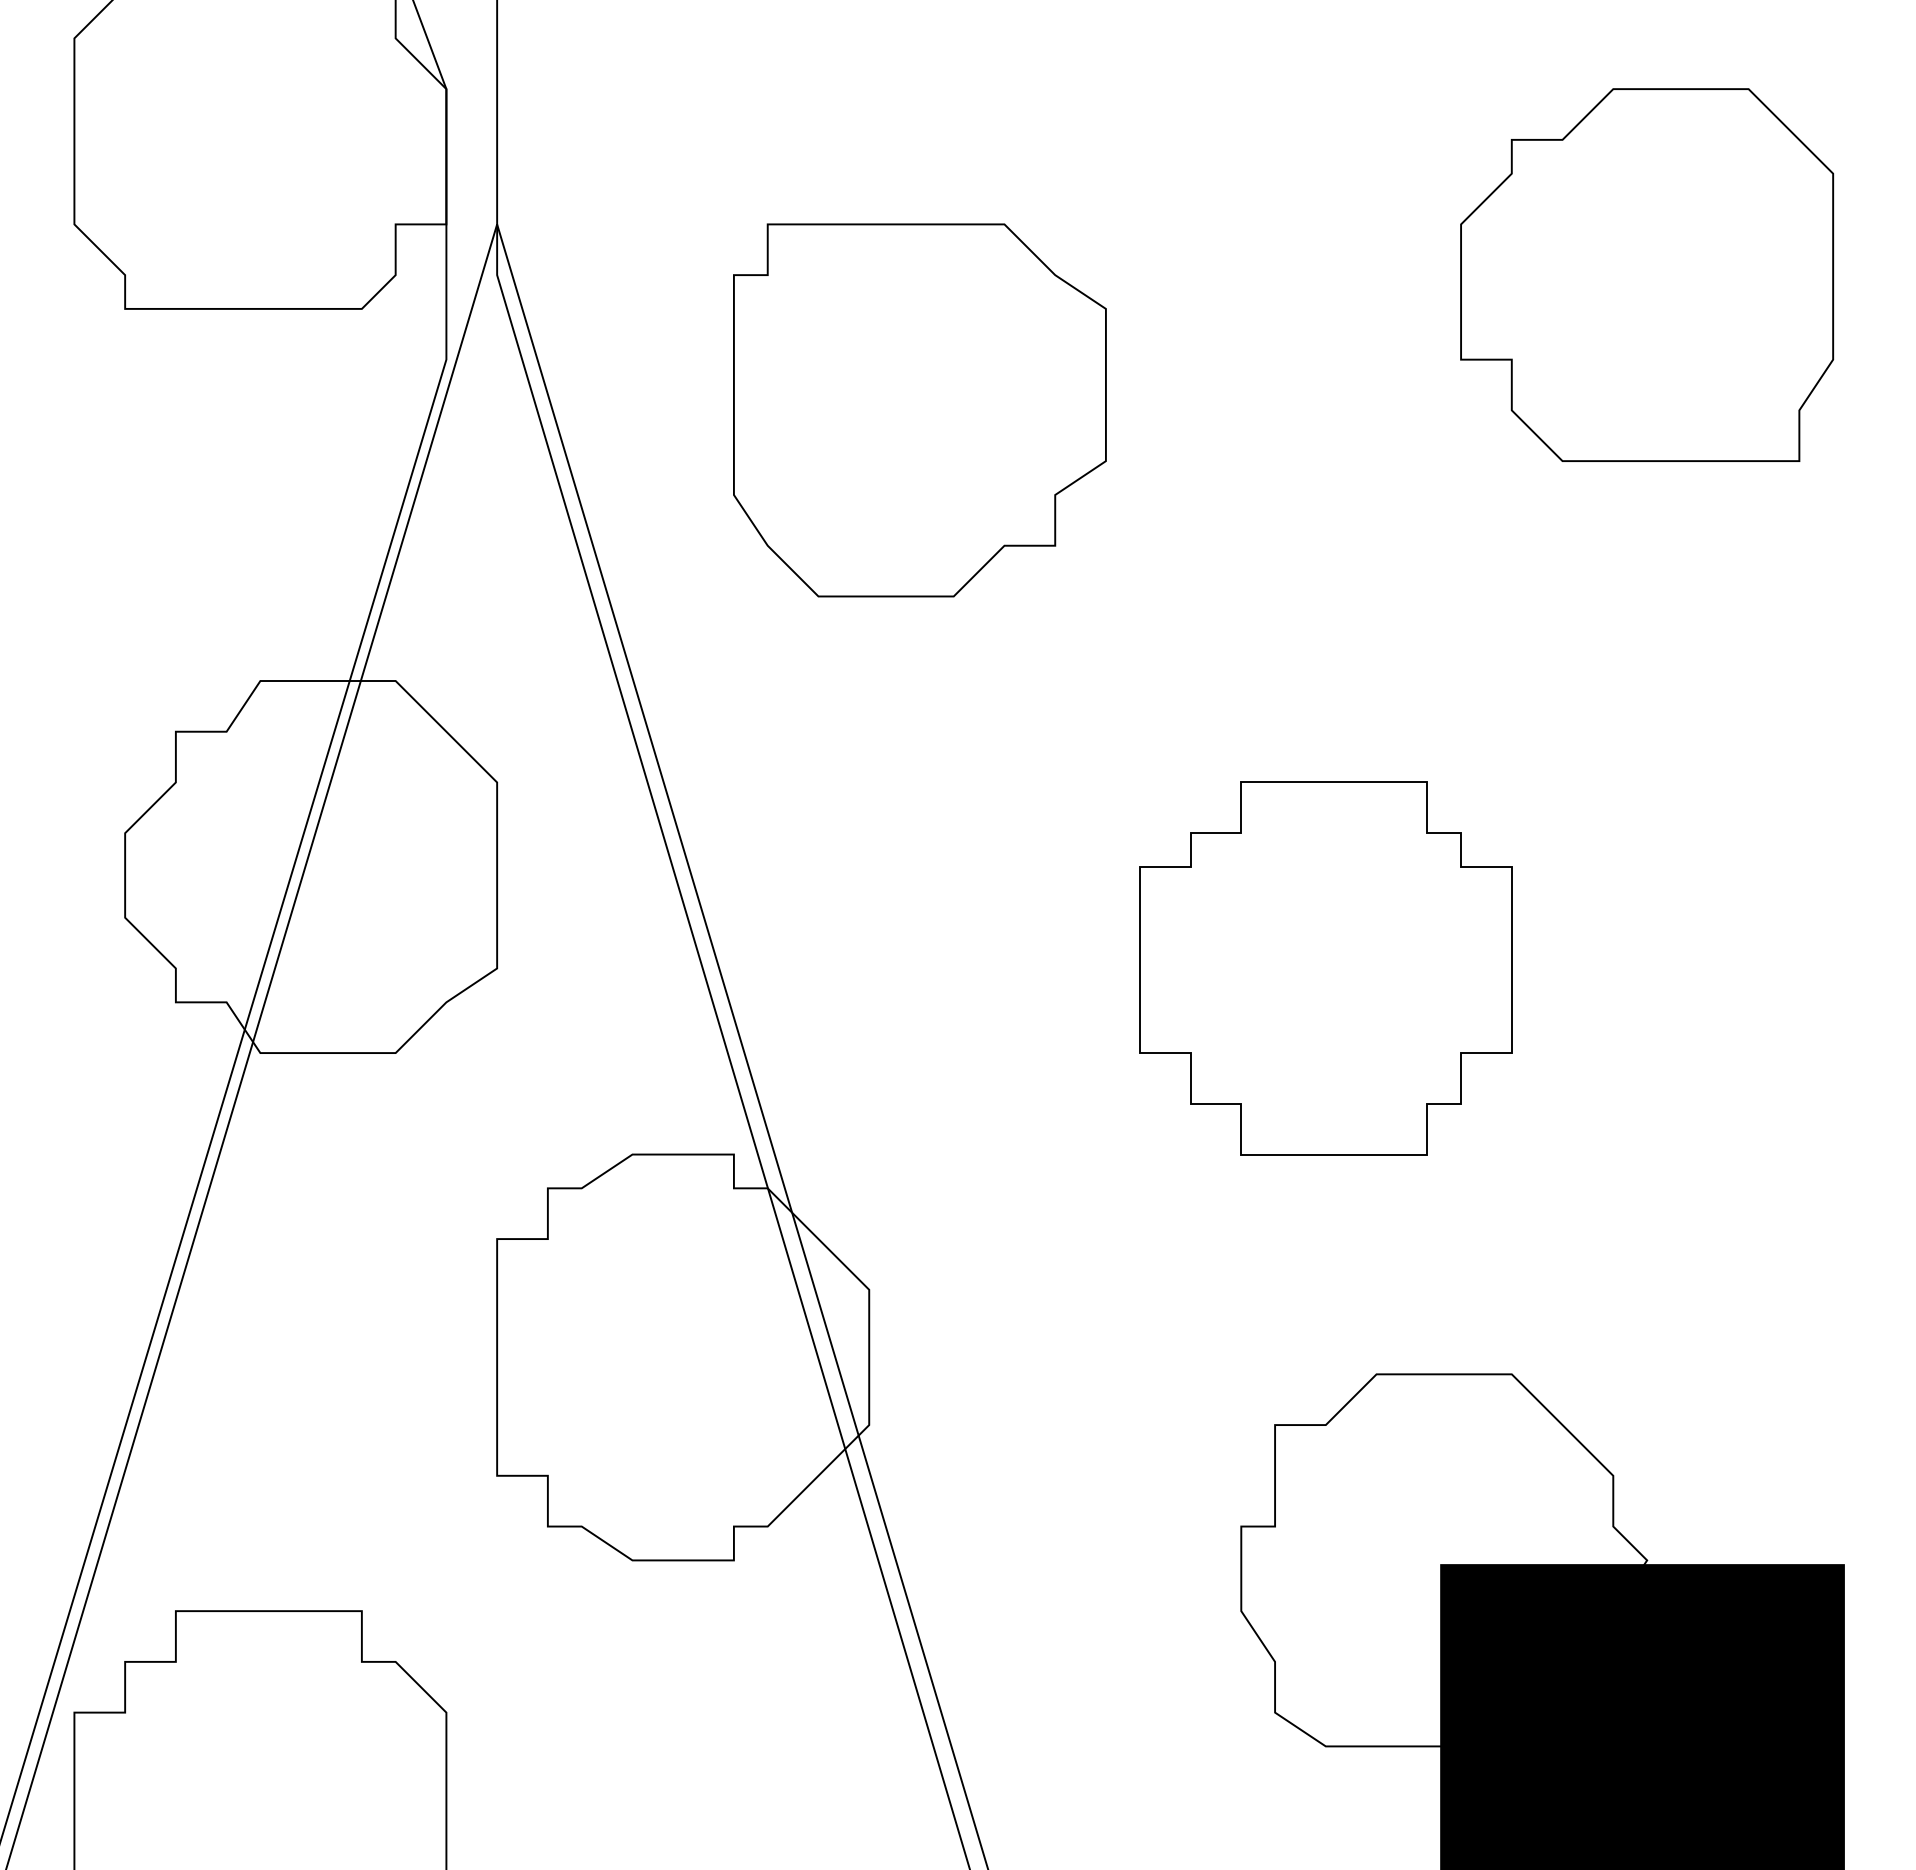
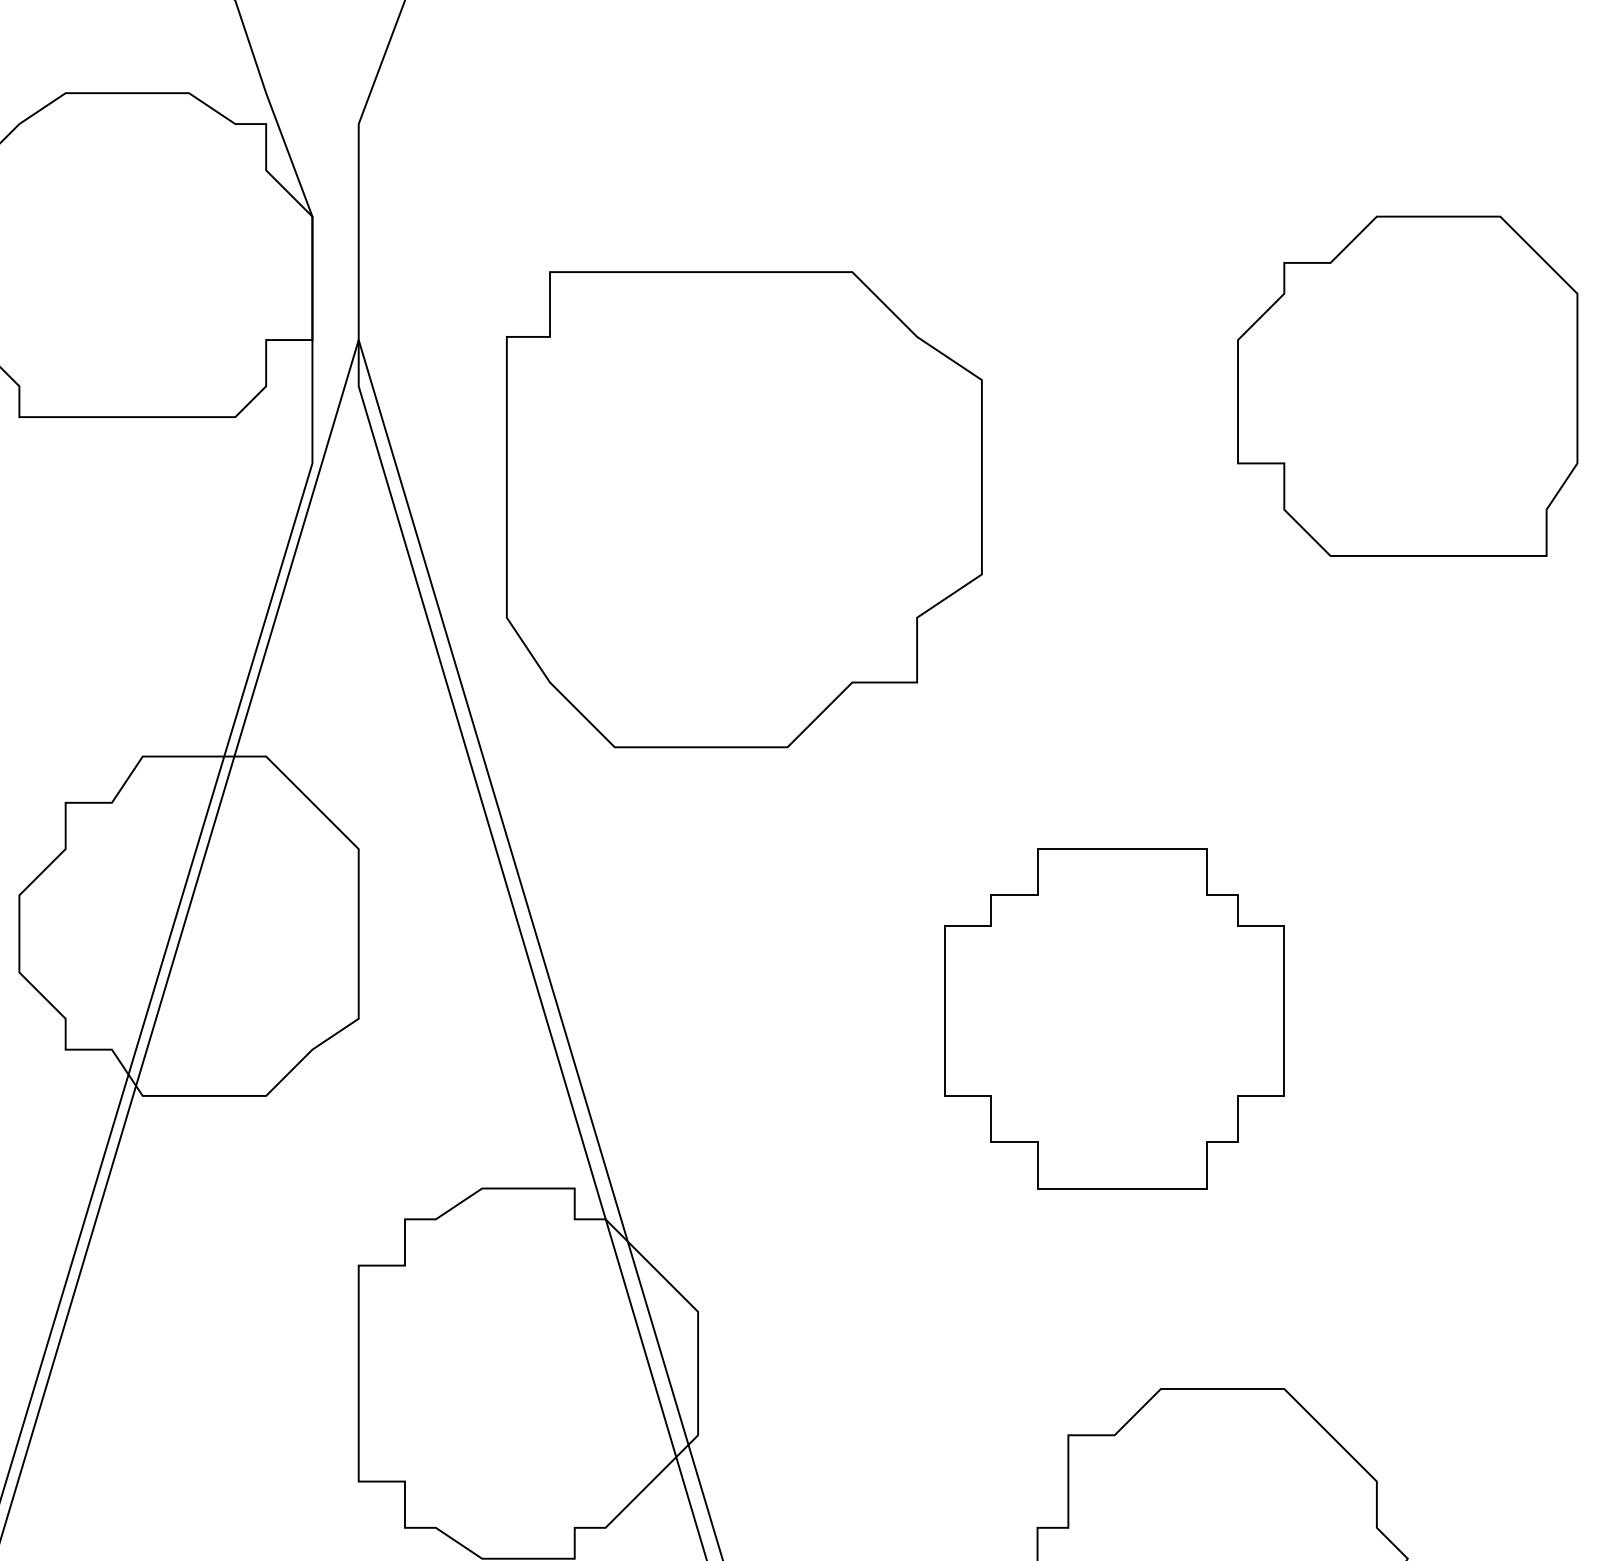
part: (919, 410) -> (743, 509), size x1.4

